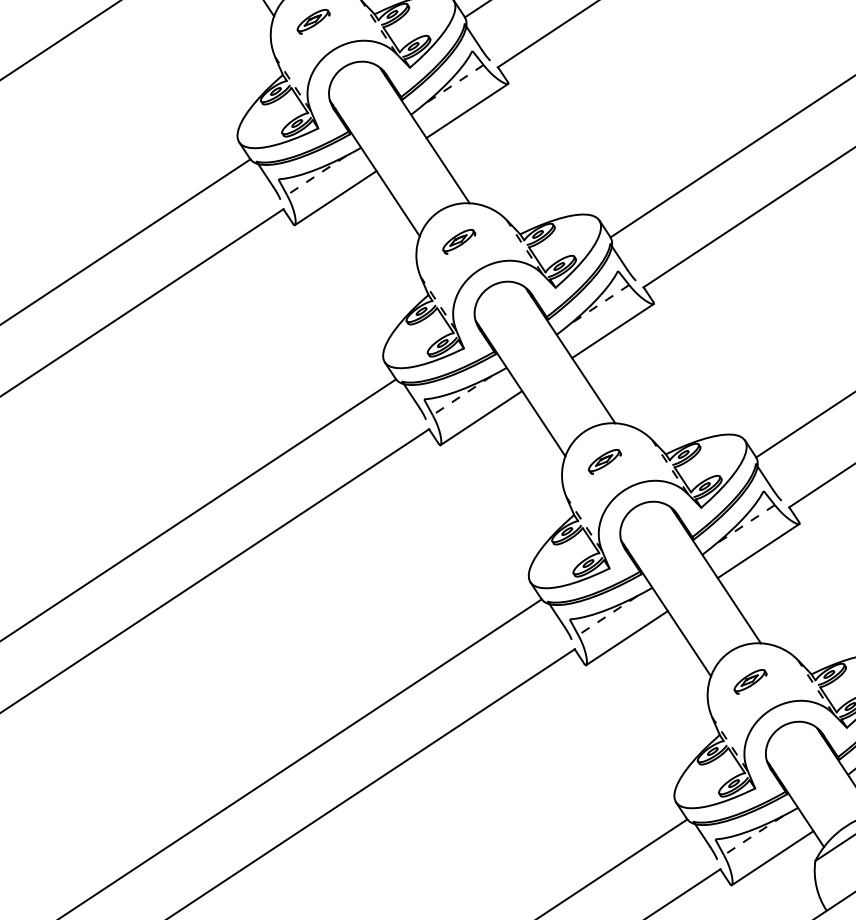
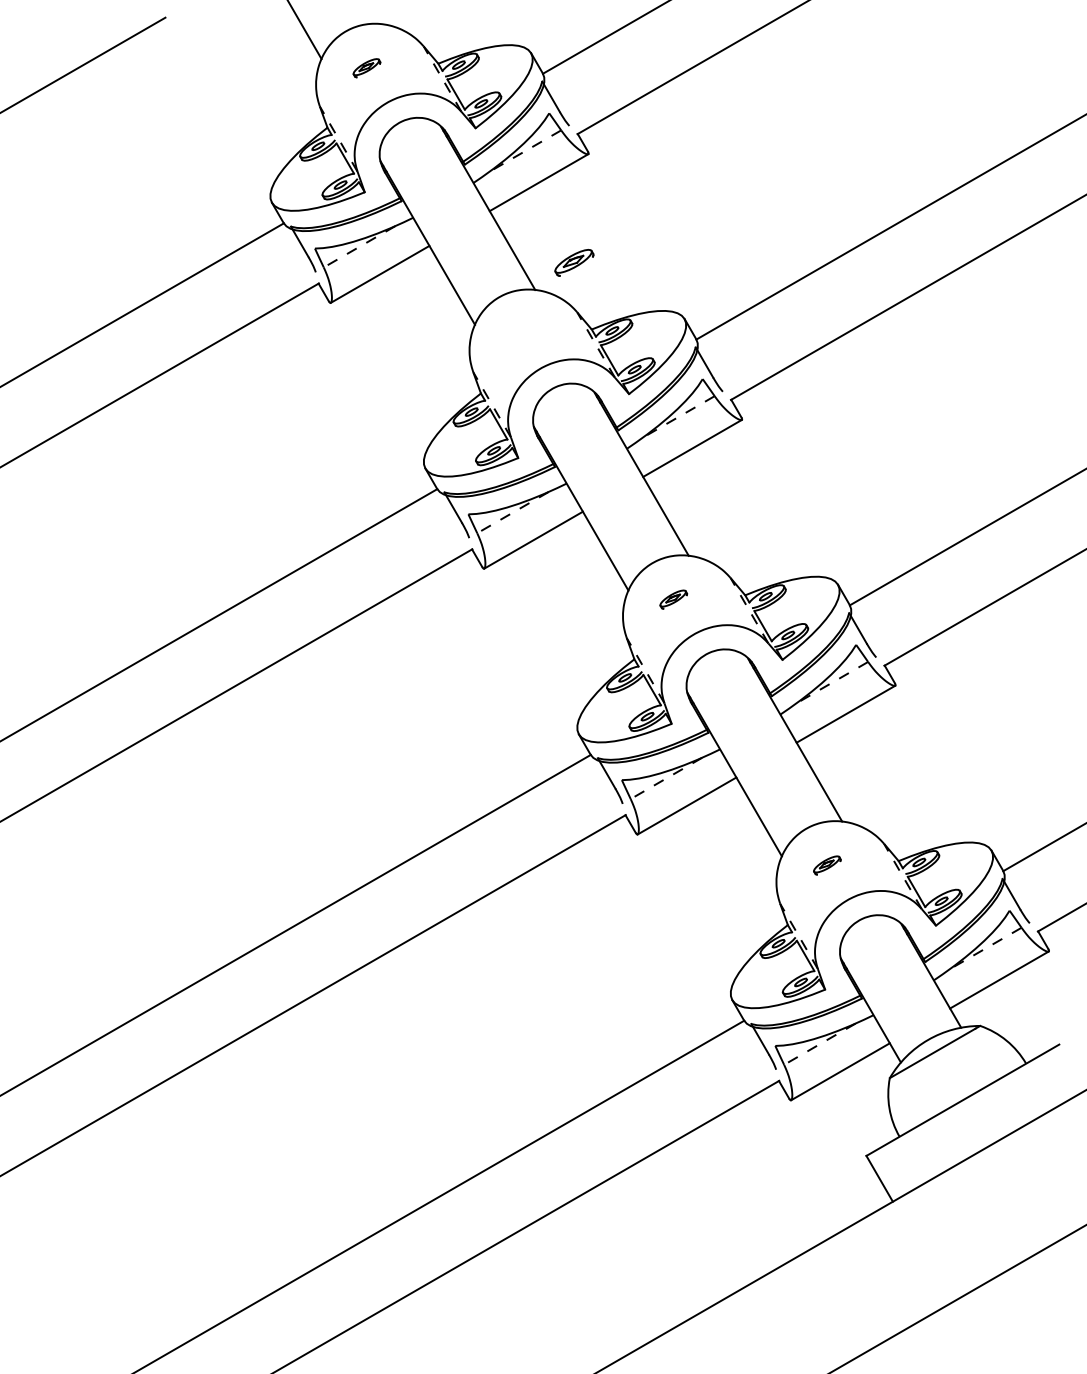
part: (313, 22) -> (366, 68), size x0.7
part: (459, 241) -> (574, 262), moved
part: (604, 461) -> (673, 599), size x0.7
part: (750, 681) -> (827, 865), size x0.7

